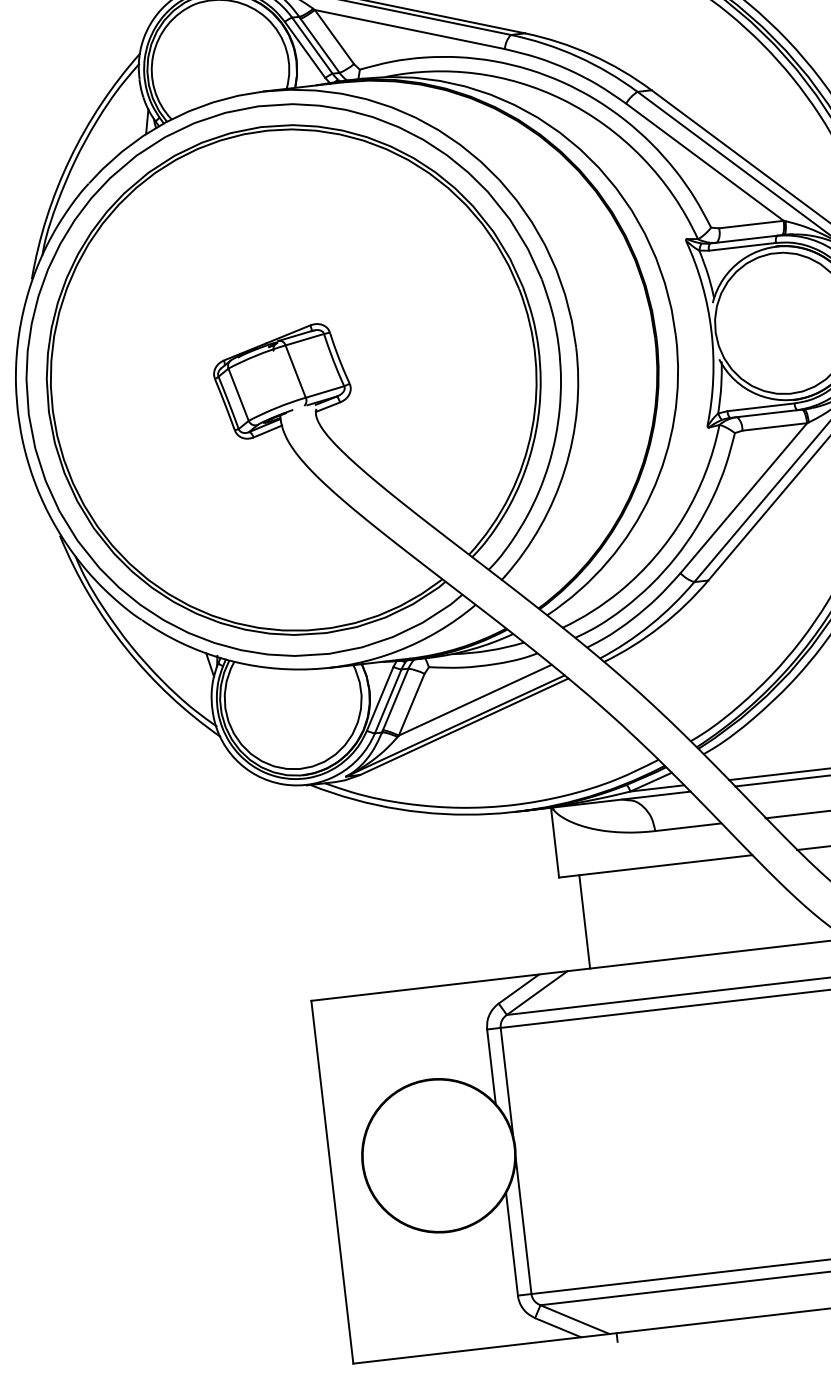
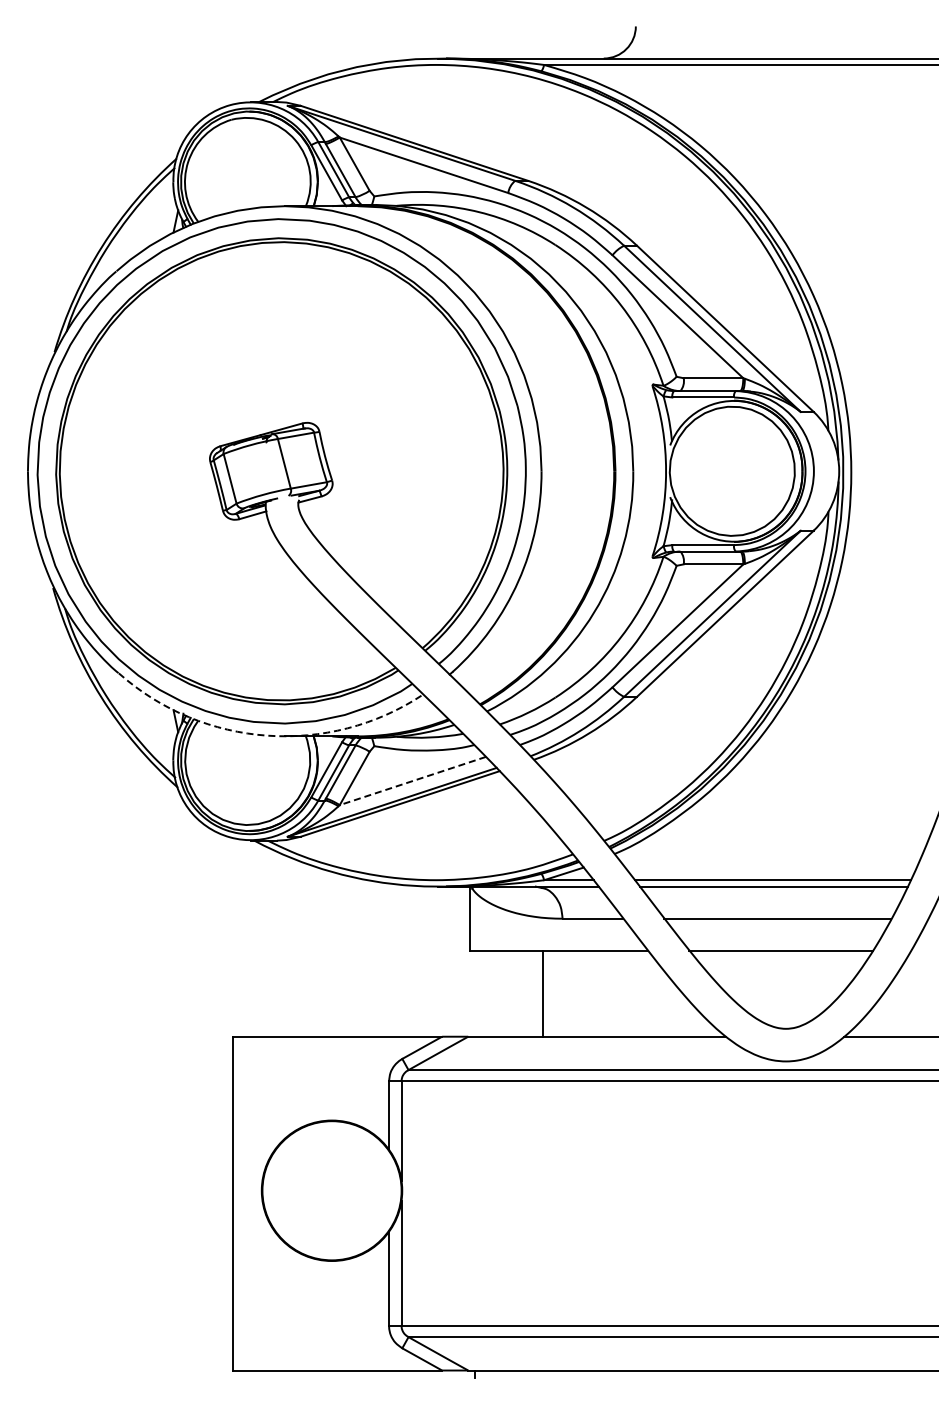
arc: (311, 669) -> (267, 735), solid -> dashed
line: (474, 700) -> (412, 781), solid -> dashed
line: (584, 921) -> (542, 993), moved

